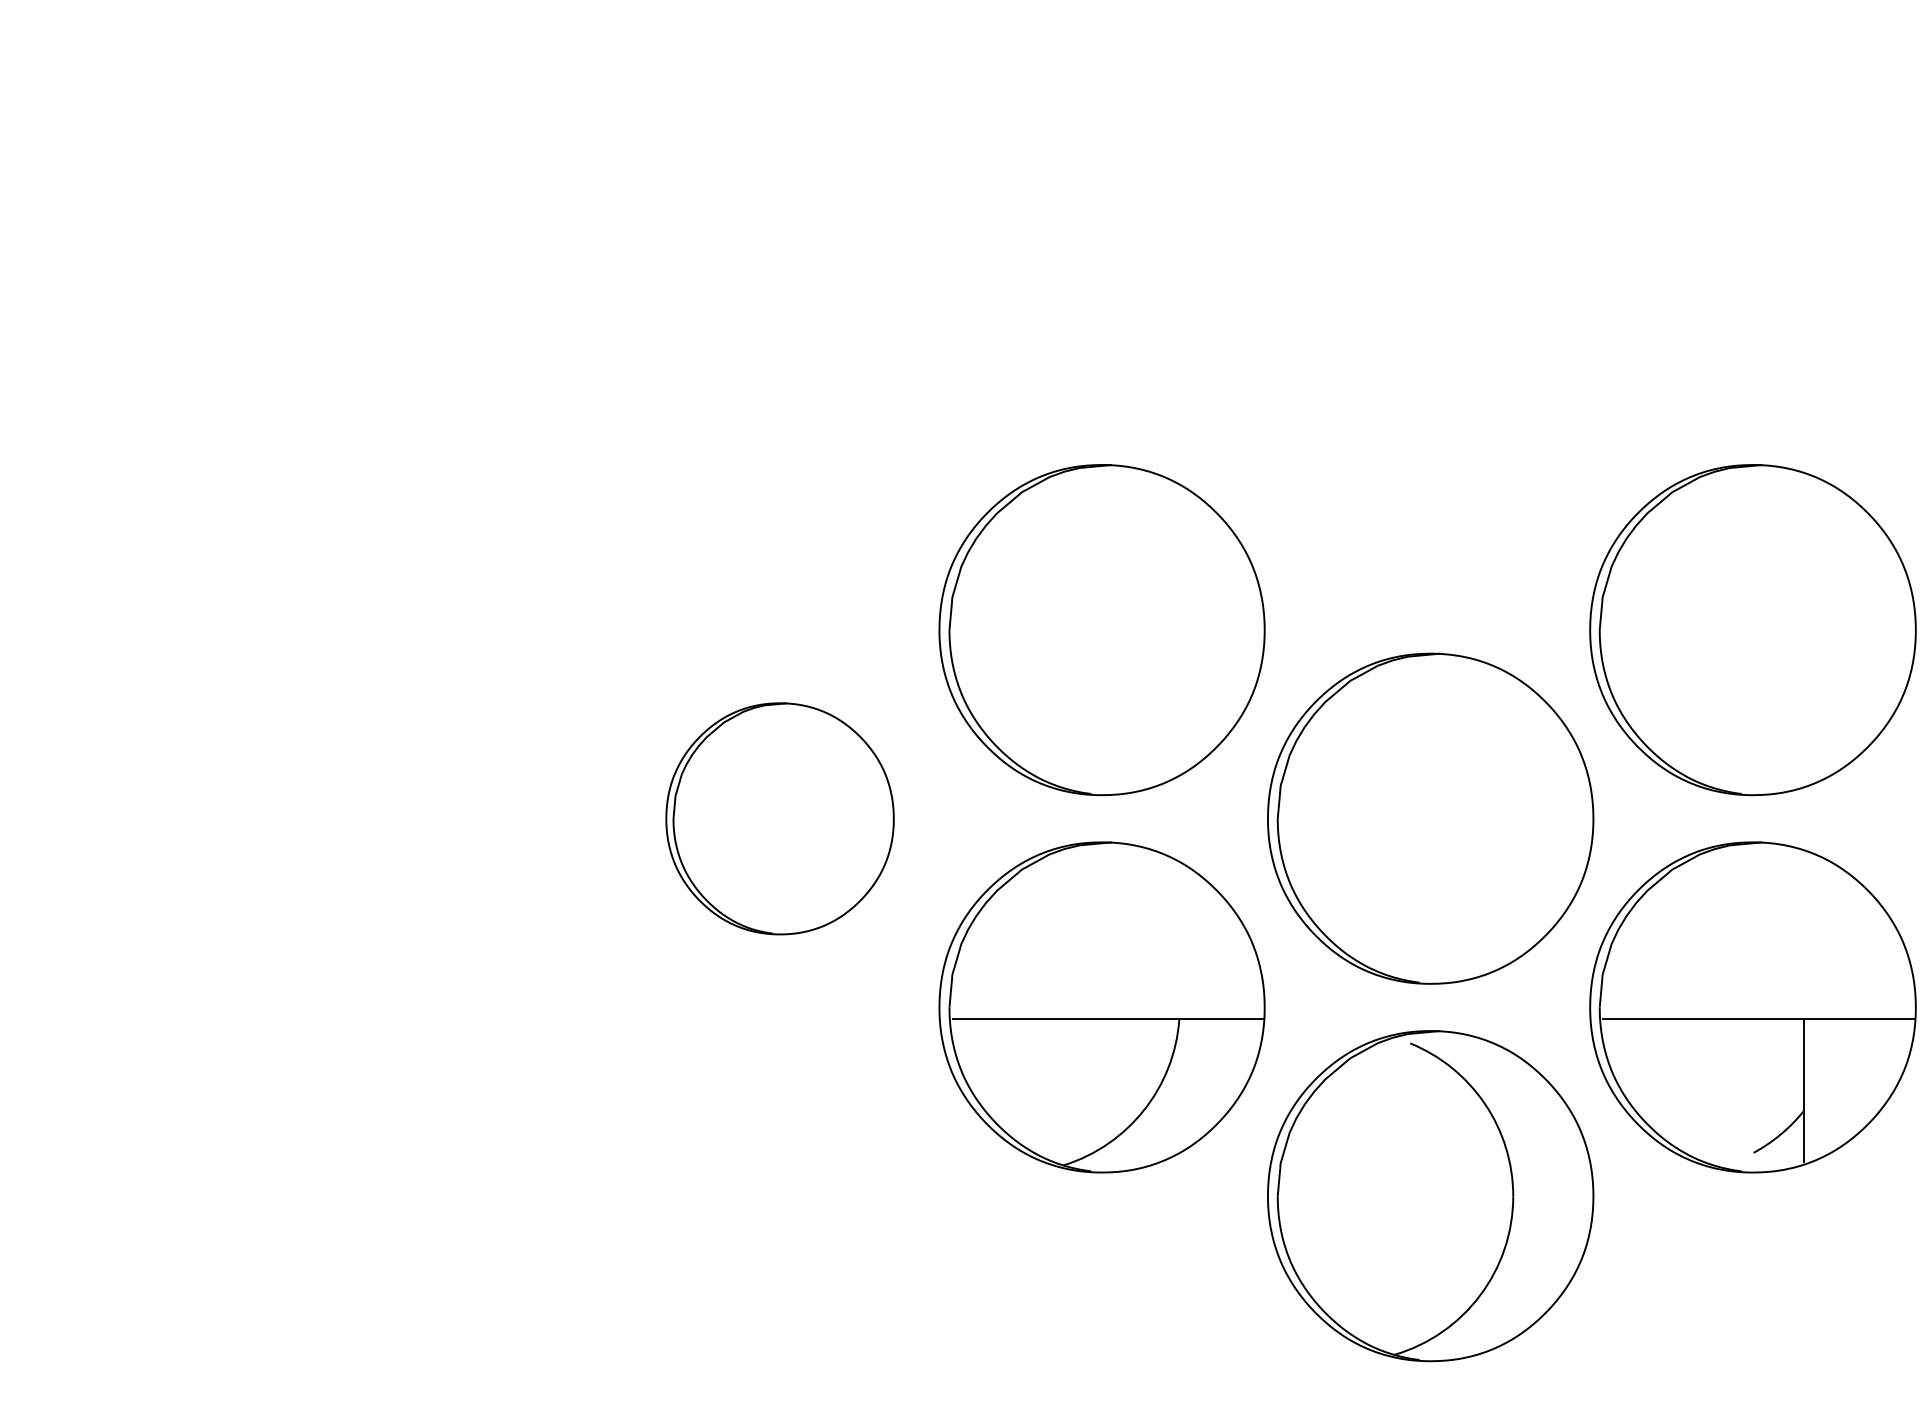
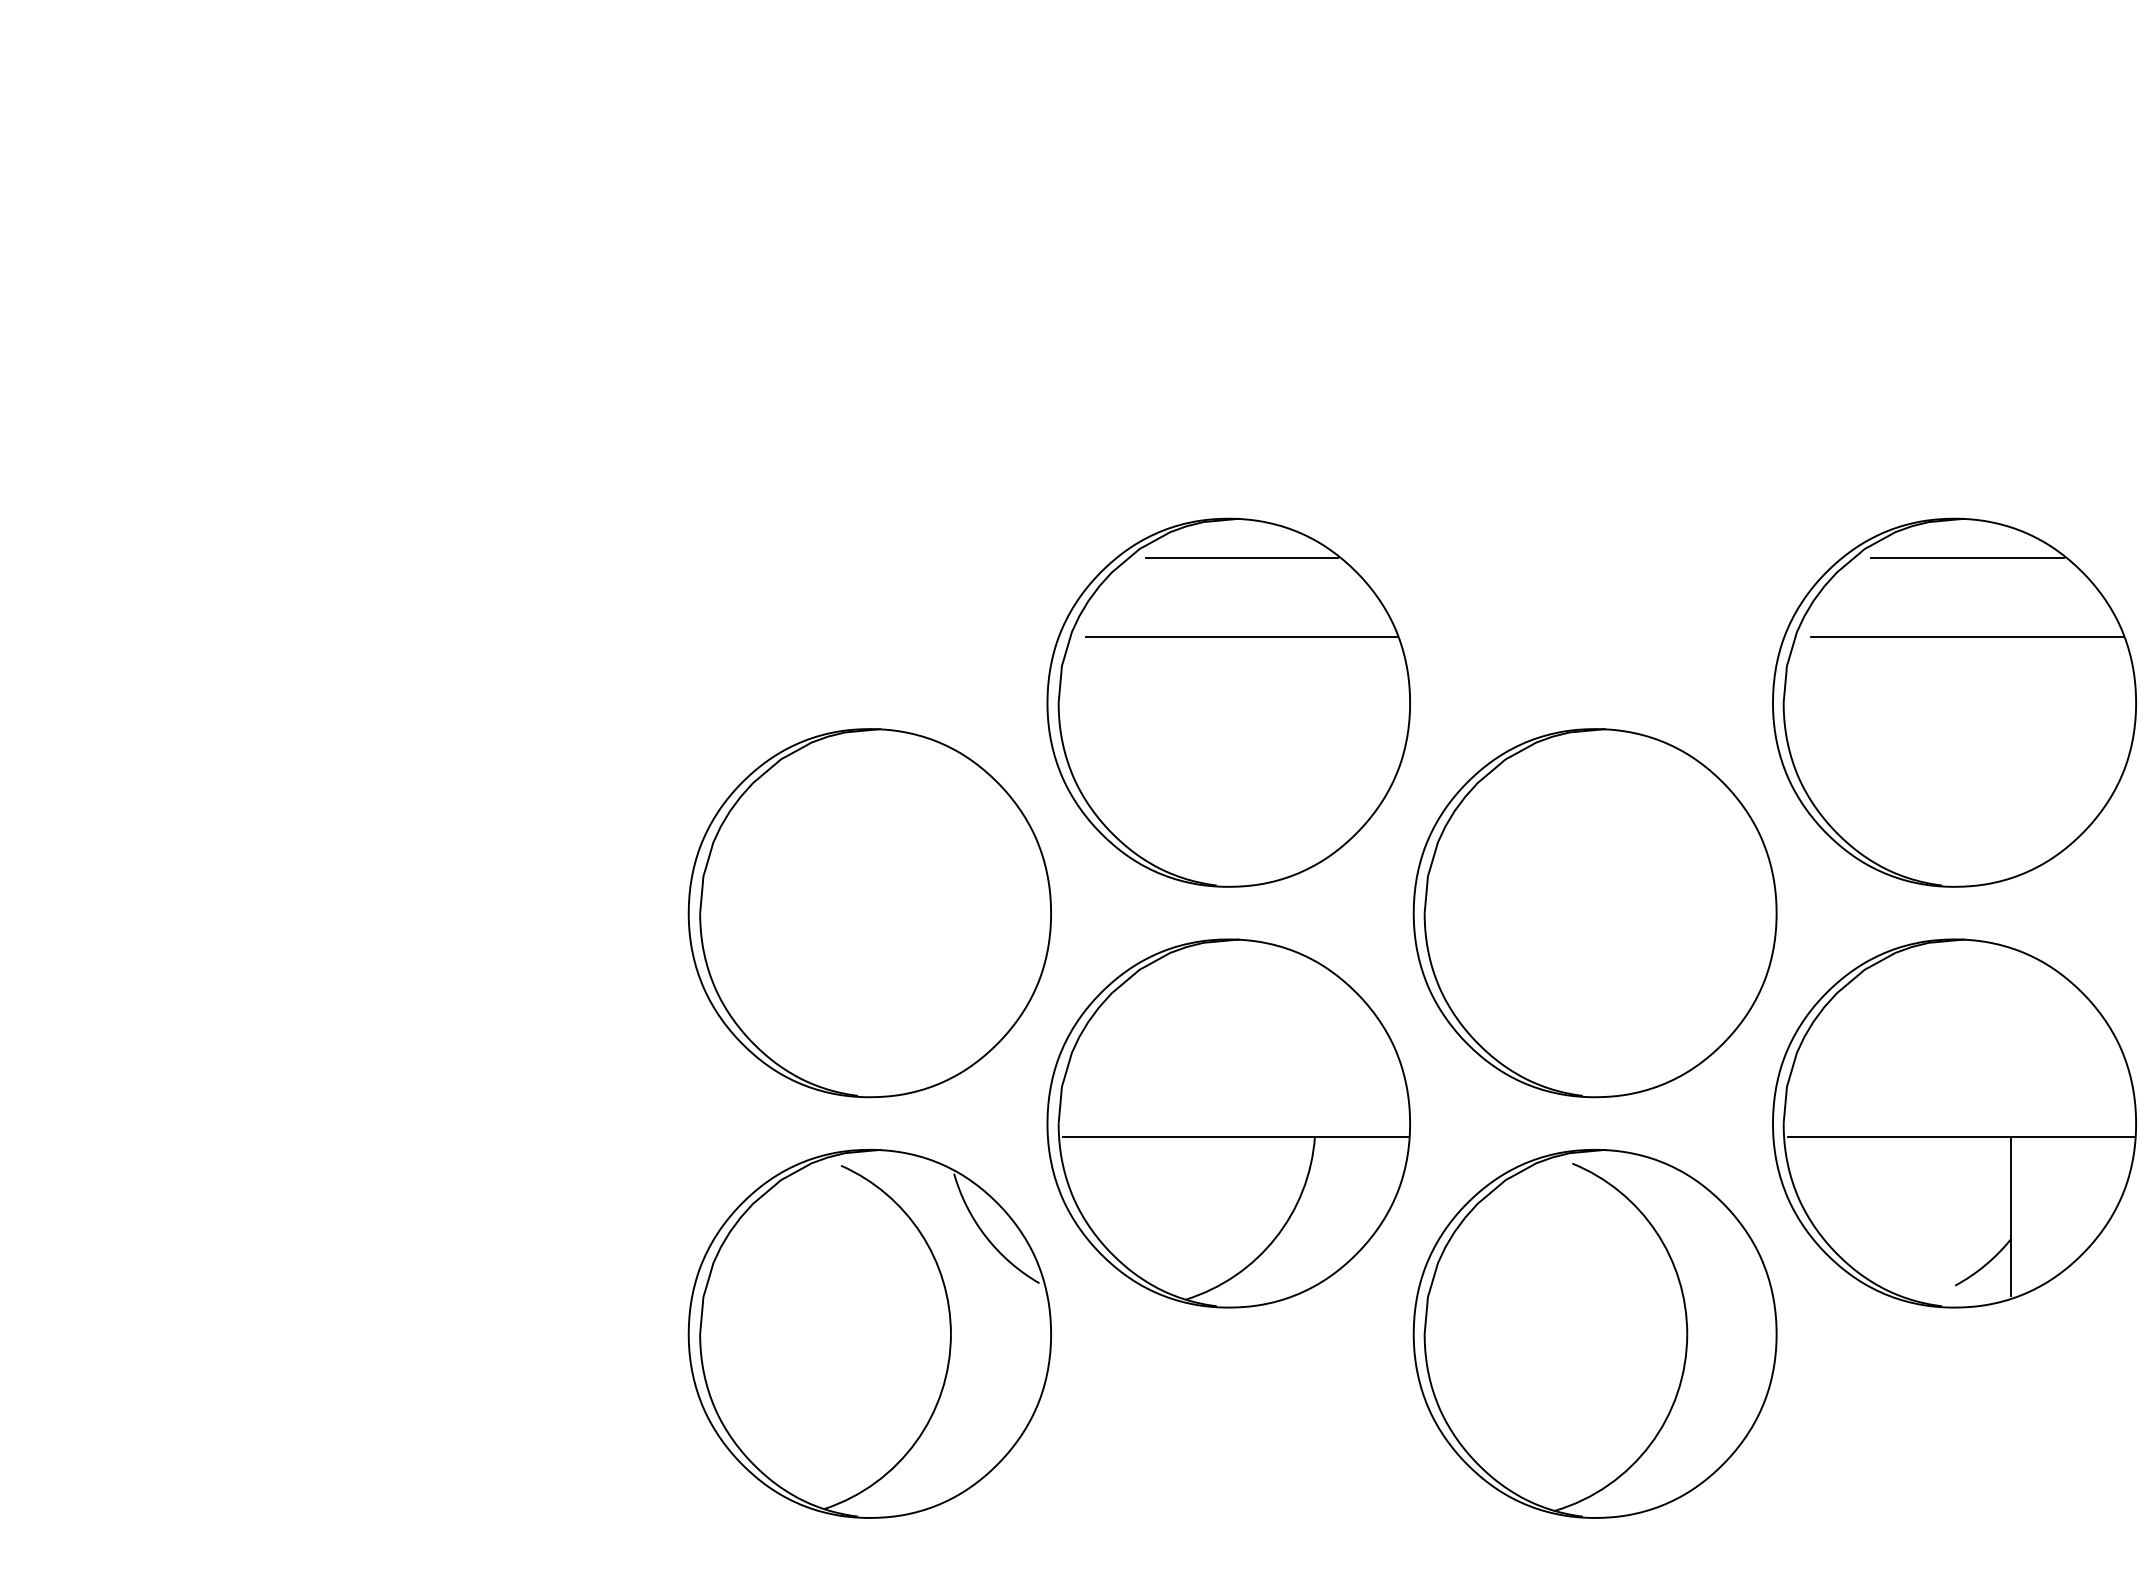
line: (1113, 500) -> (1241, 558), added
line: (1763, 500) -> (1966, 558), added
line: (1113, 571) -> (1241, 637), added
line: (1763, 571) -> (1966, 637), added
part: (779, 819) -> (869, 913), size x1.43
part: (779, 1195) -> (869, 1333), added

